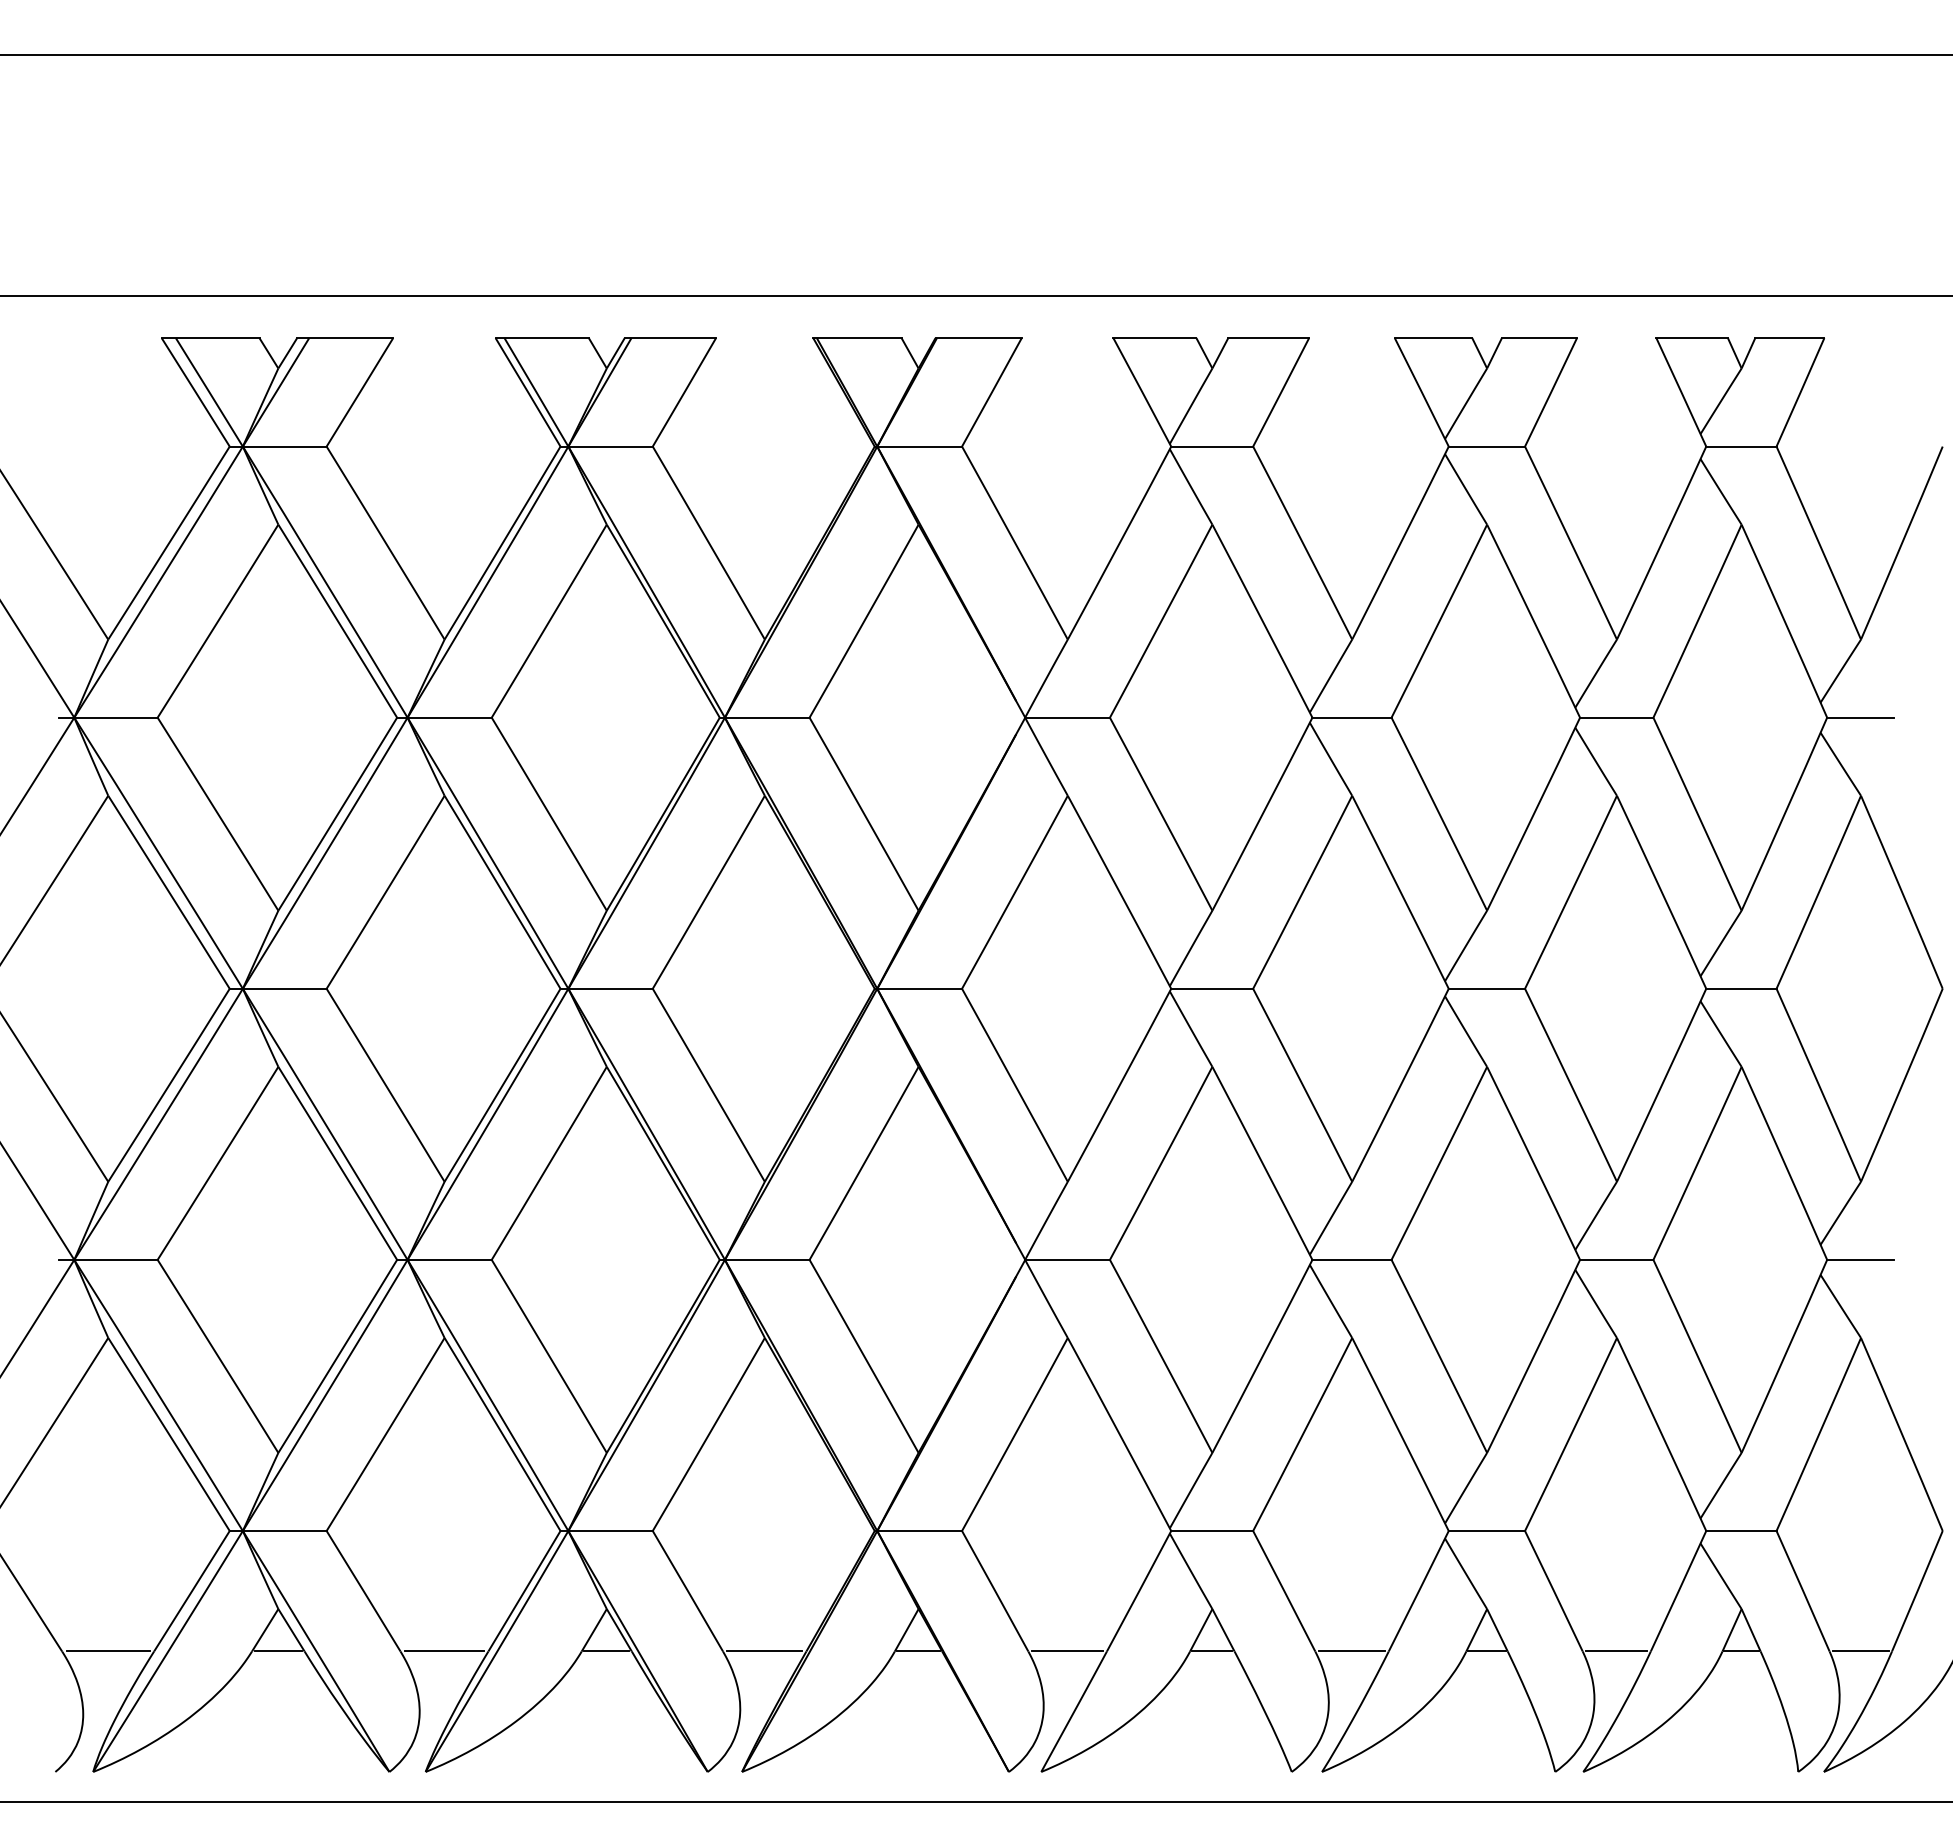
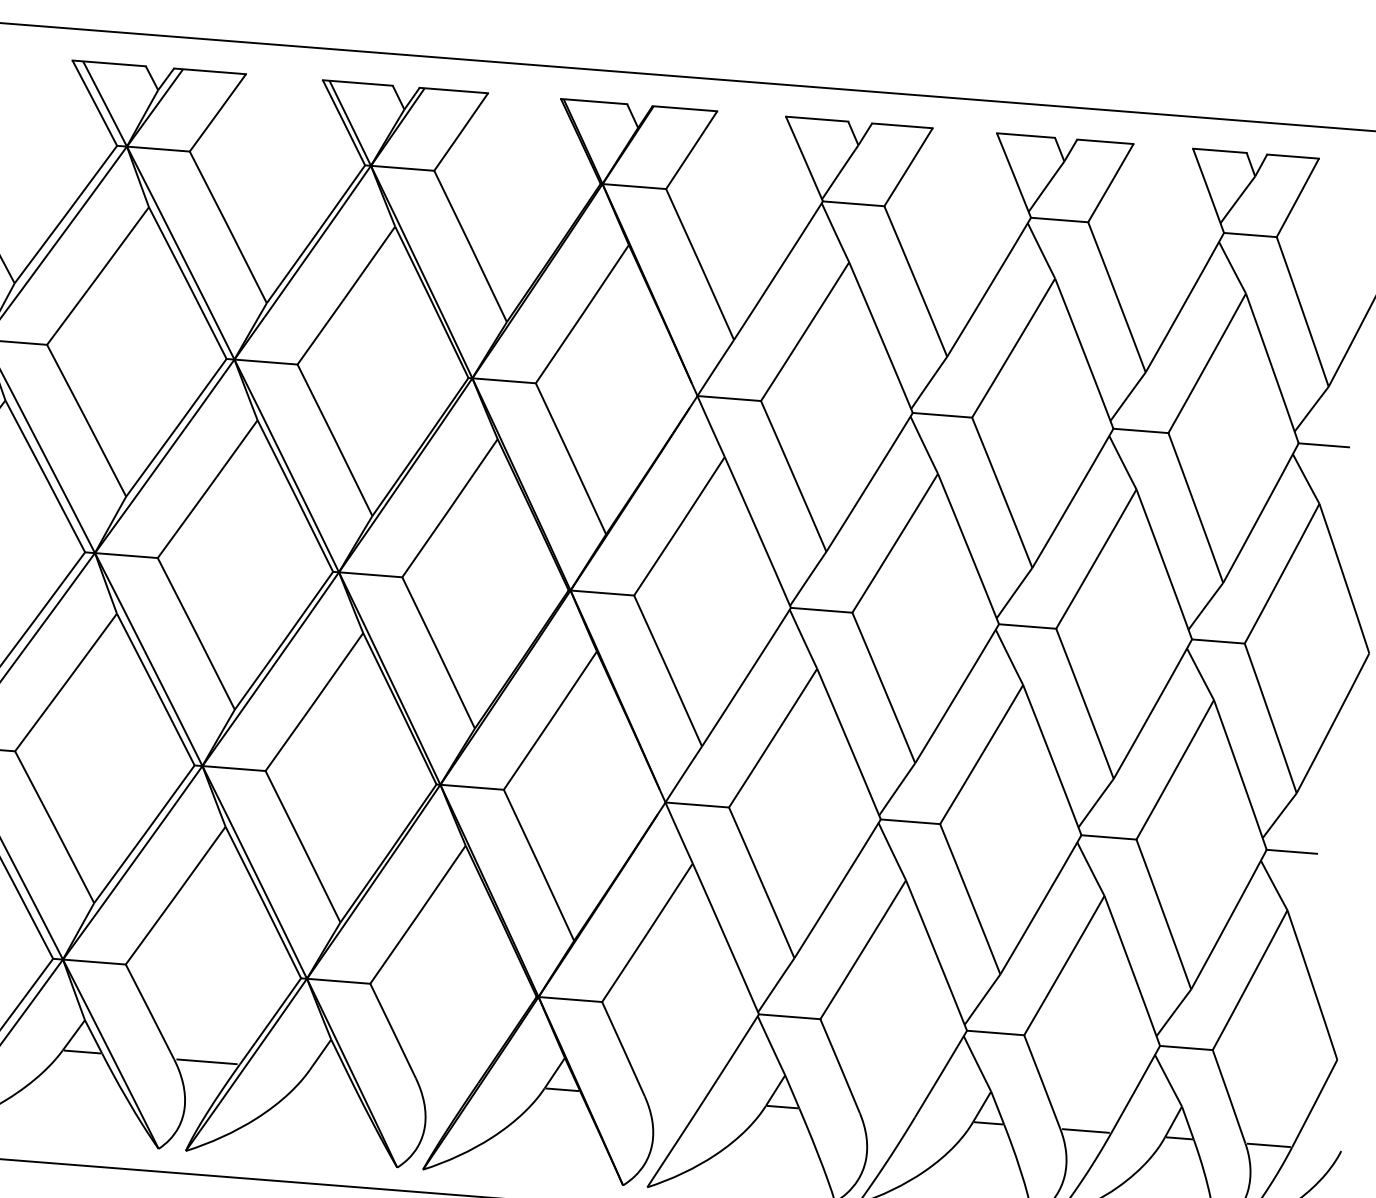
line: (606, 1651) -> (328, 1071), removed
line: (764, 1651) -> (446, 1080), removed
line: (1067, 1651) -> (674, 1098), removed
line: (1352, 1651) -> (887, 1115), removed

